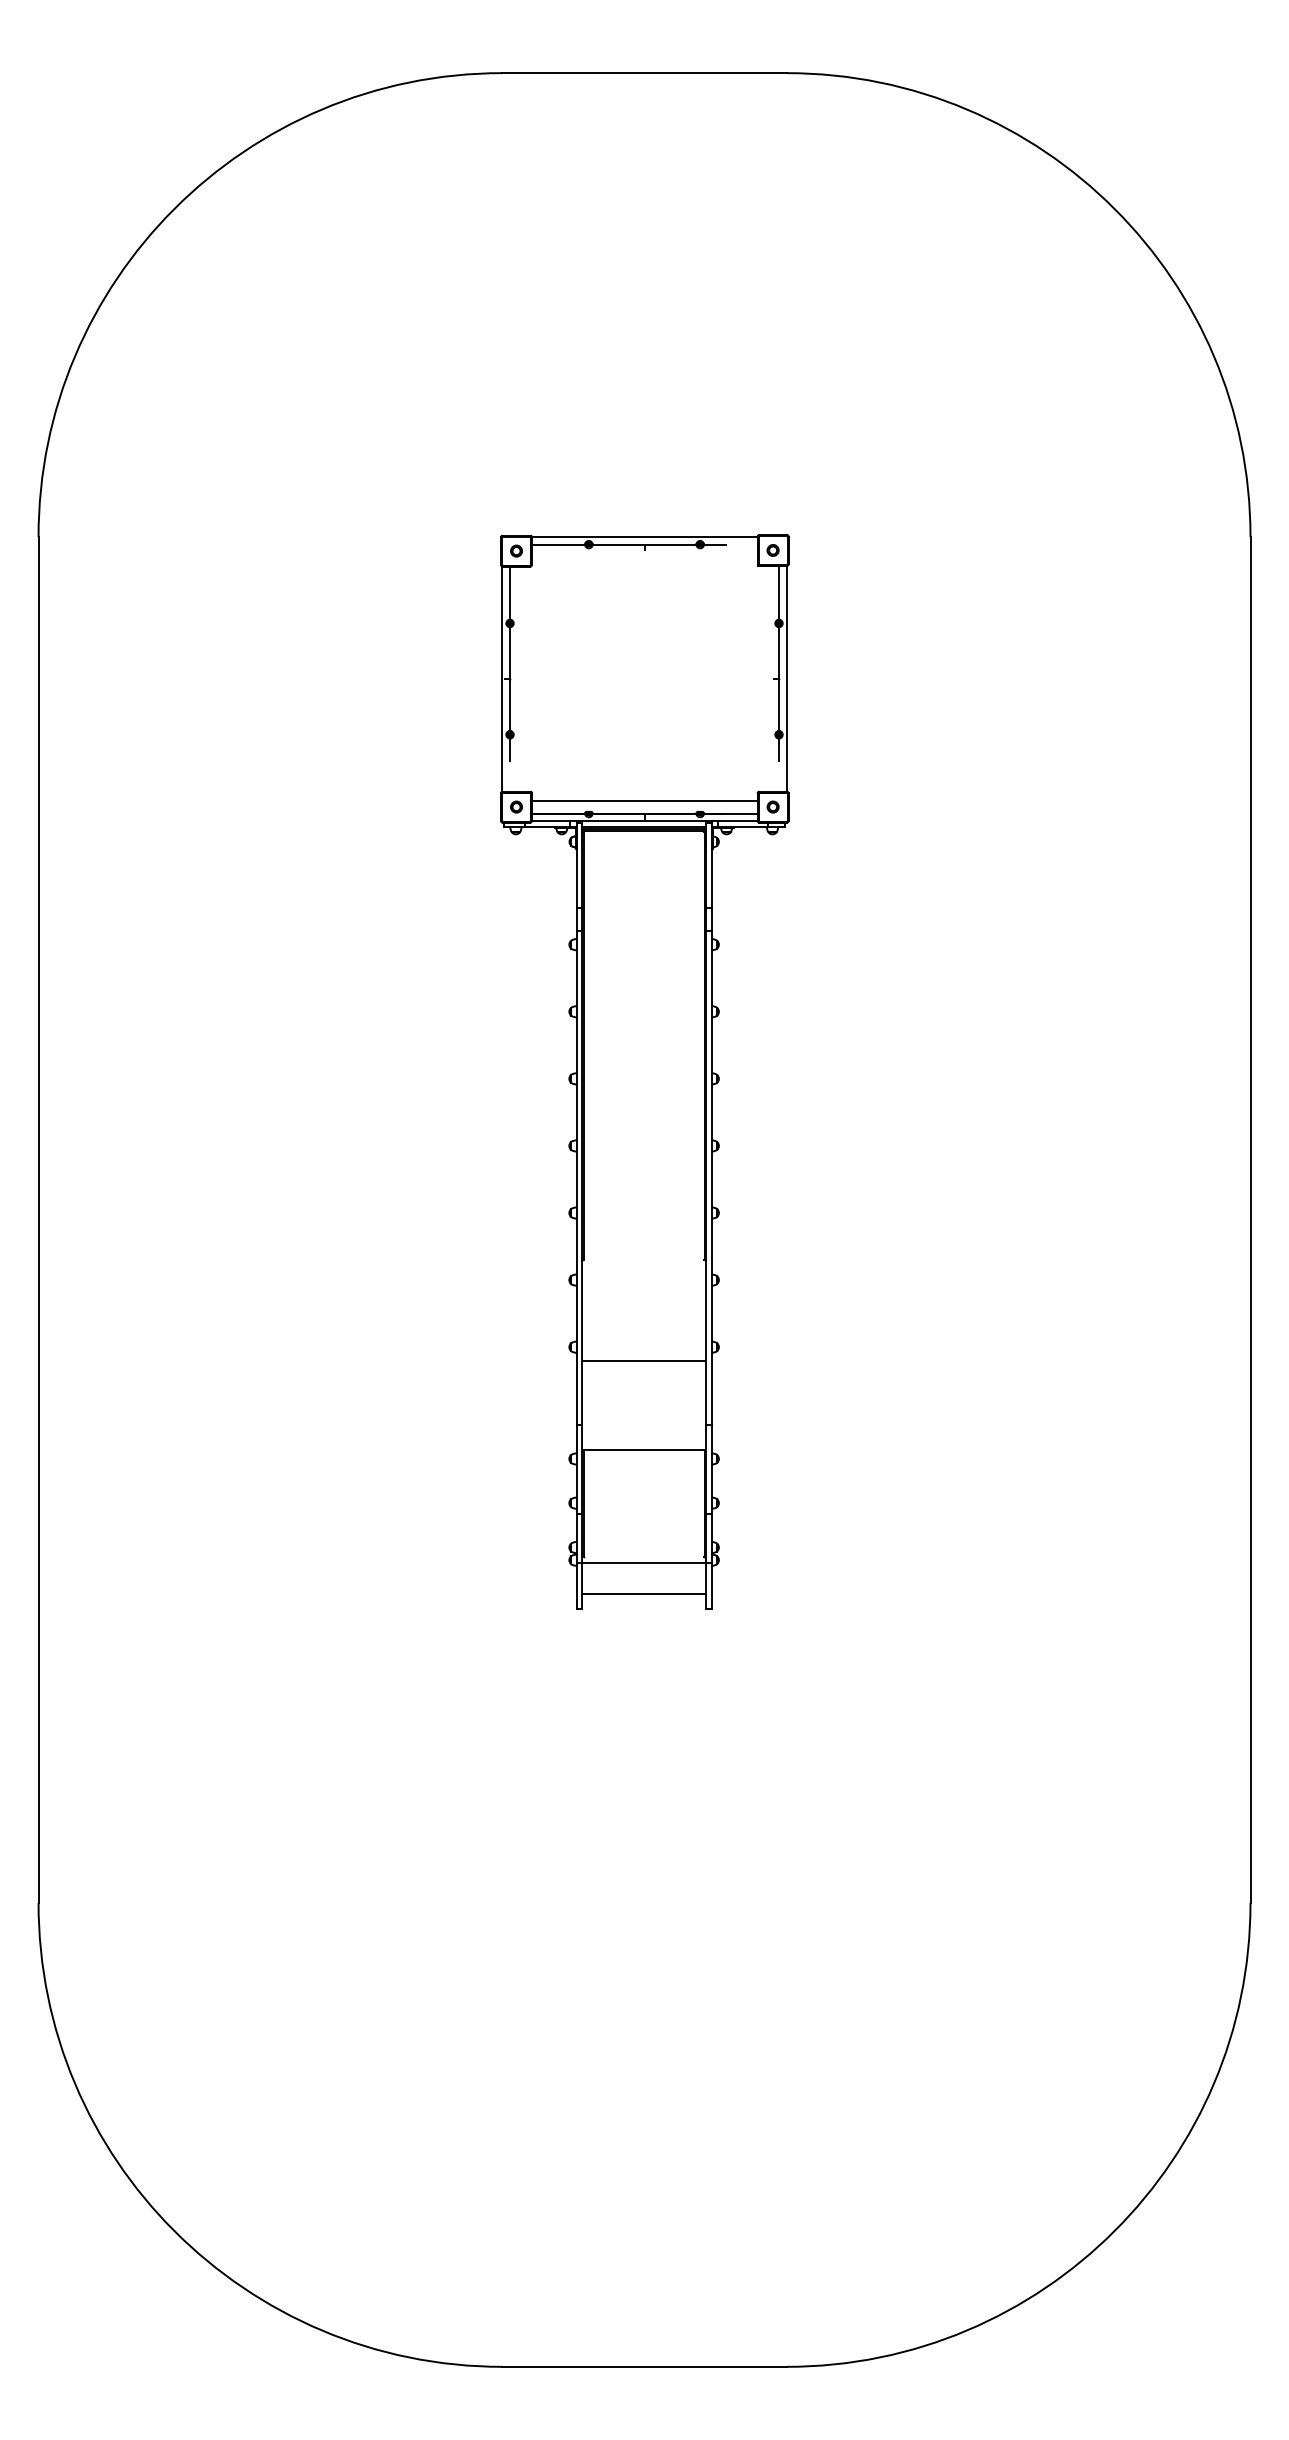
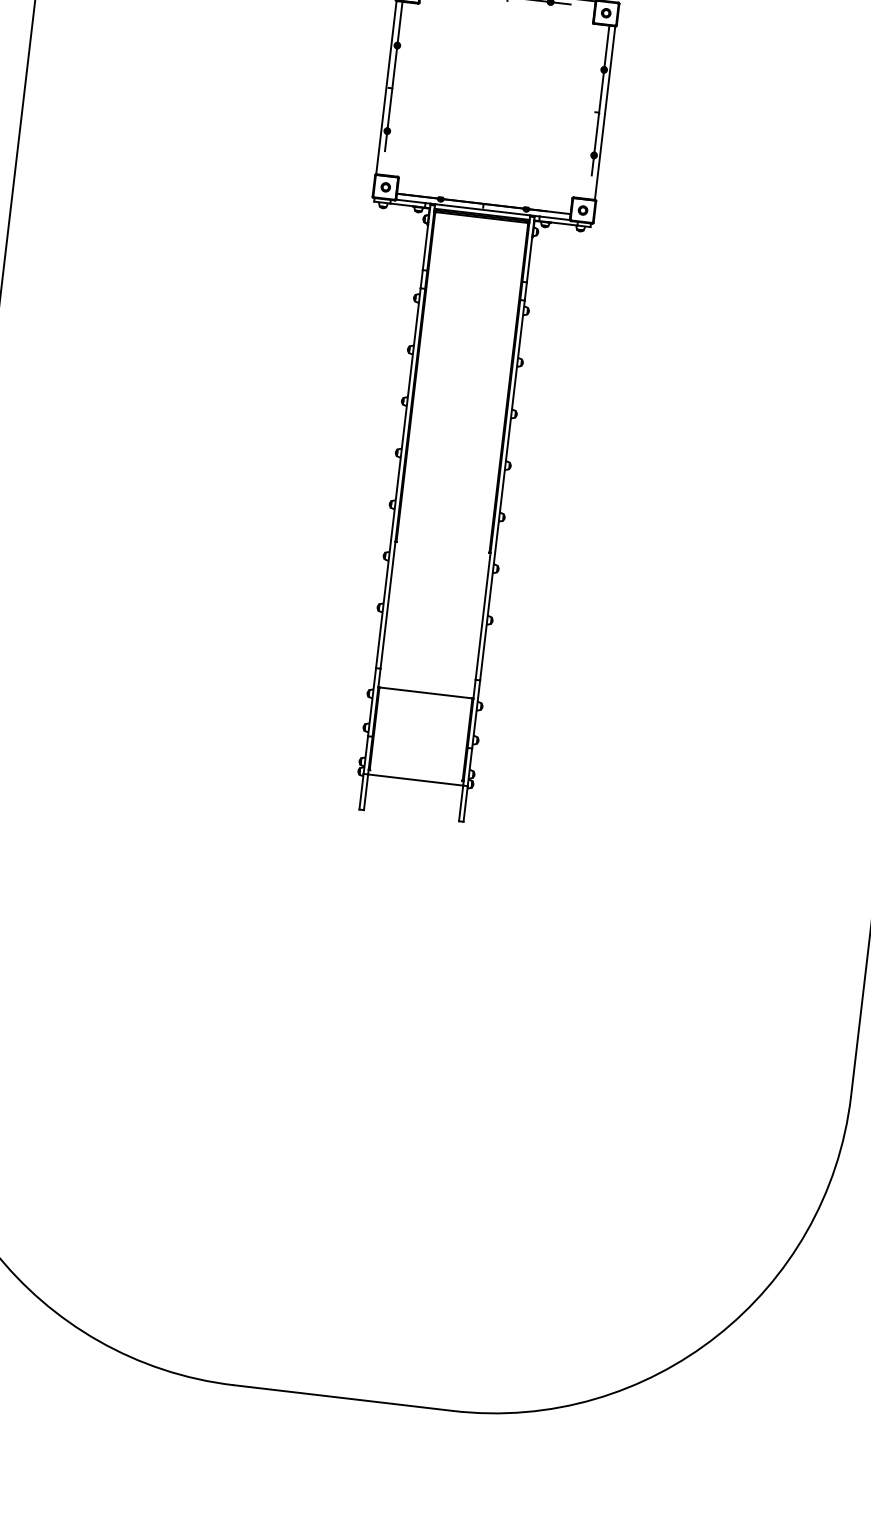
line: (644, 801) -> (484, 194), removed
line: (644, 1360) -> (434, 624), removed
line: (644, 1593) -> (413, 803), removed

